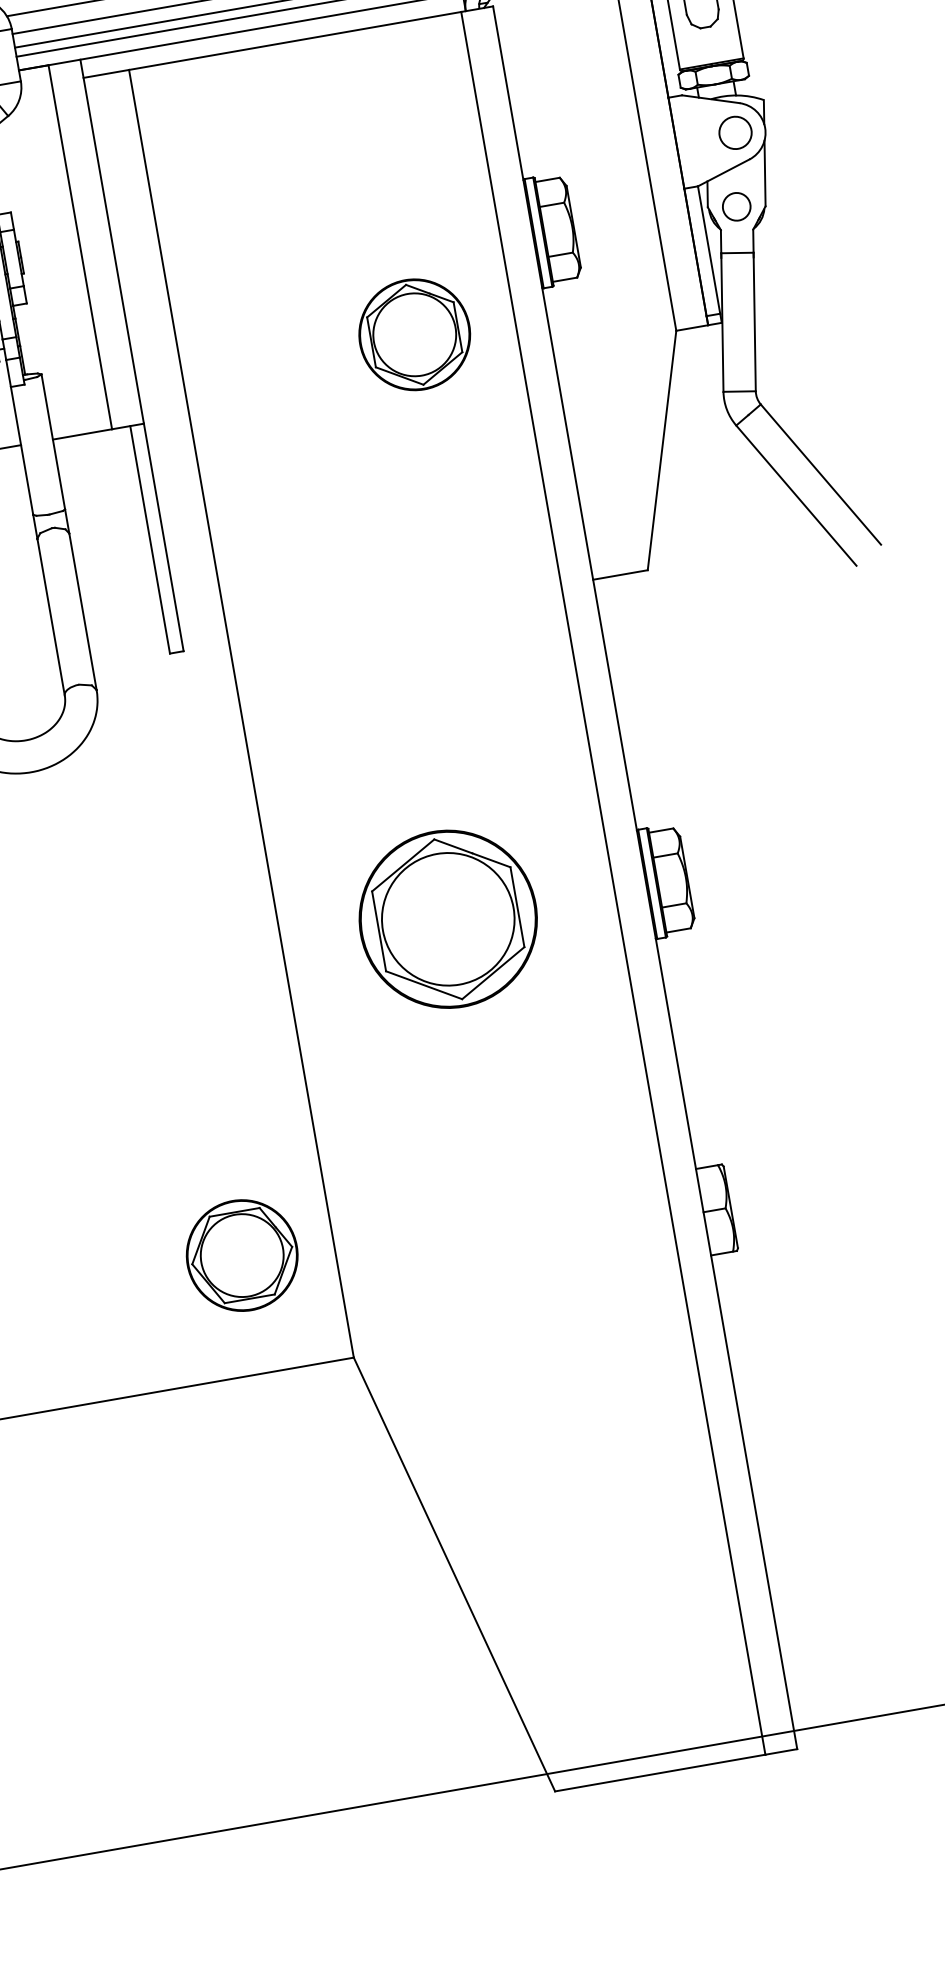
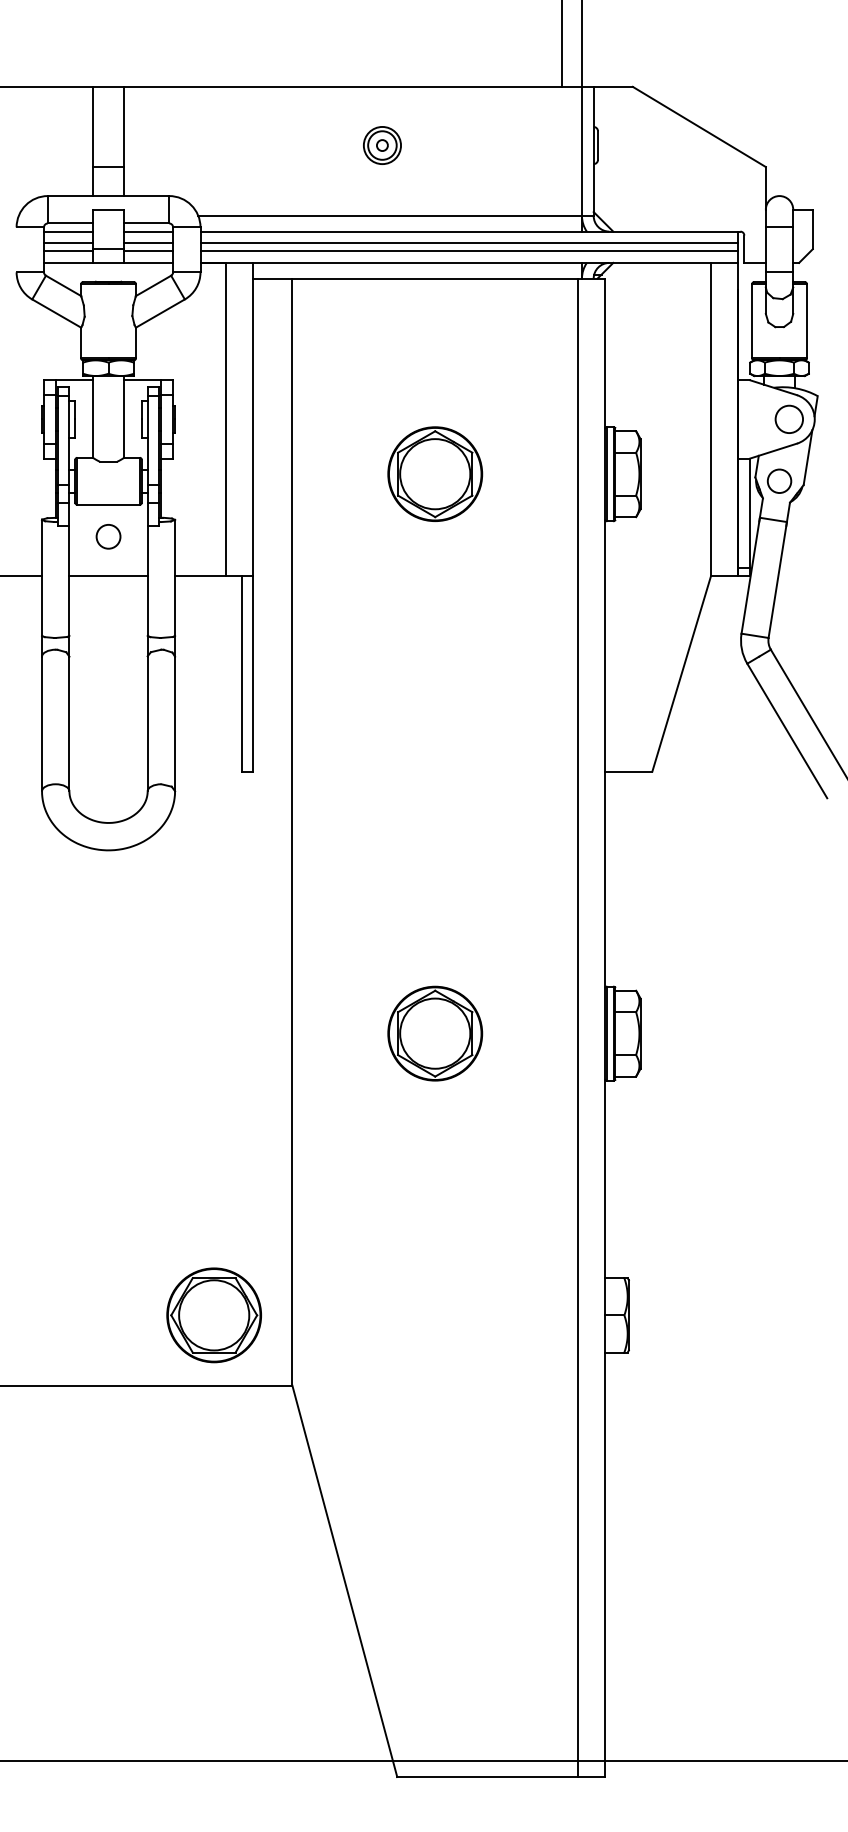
part: (414, 333) -> (435, 473), moved
part: (448, 918) -> (435, 1033), size x0.62
part: (241, 1255) -> (213, 1315), moved

